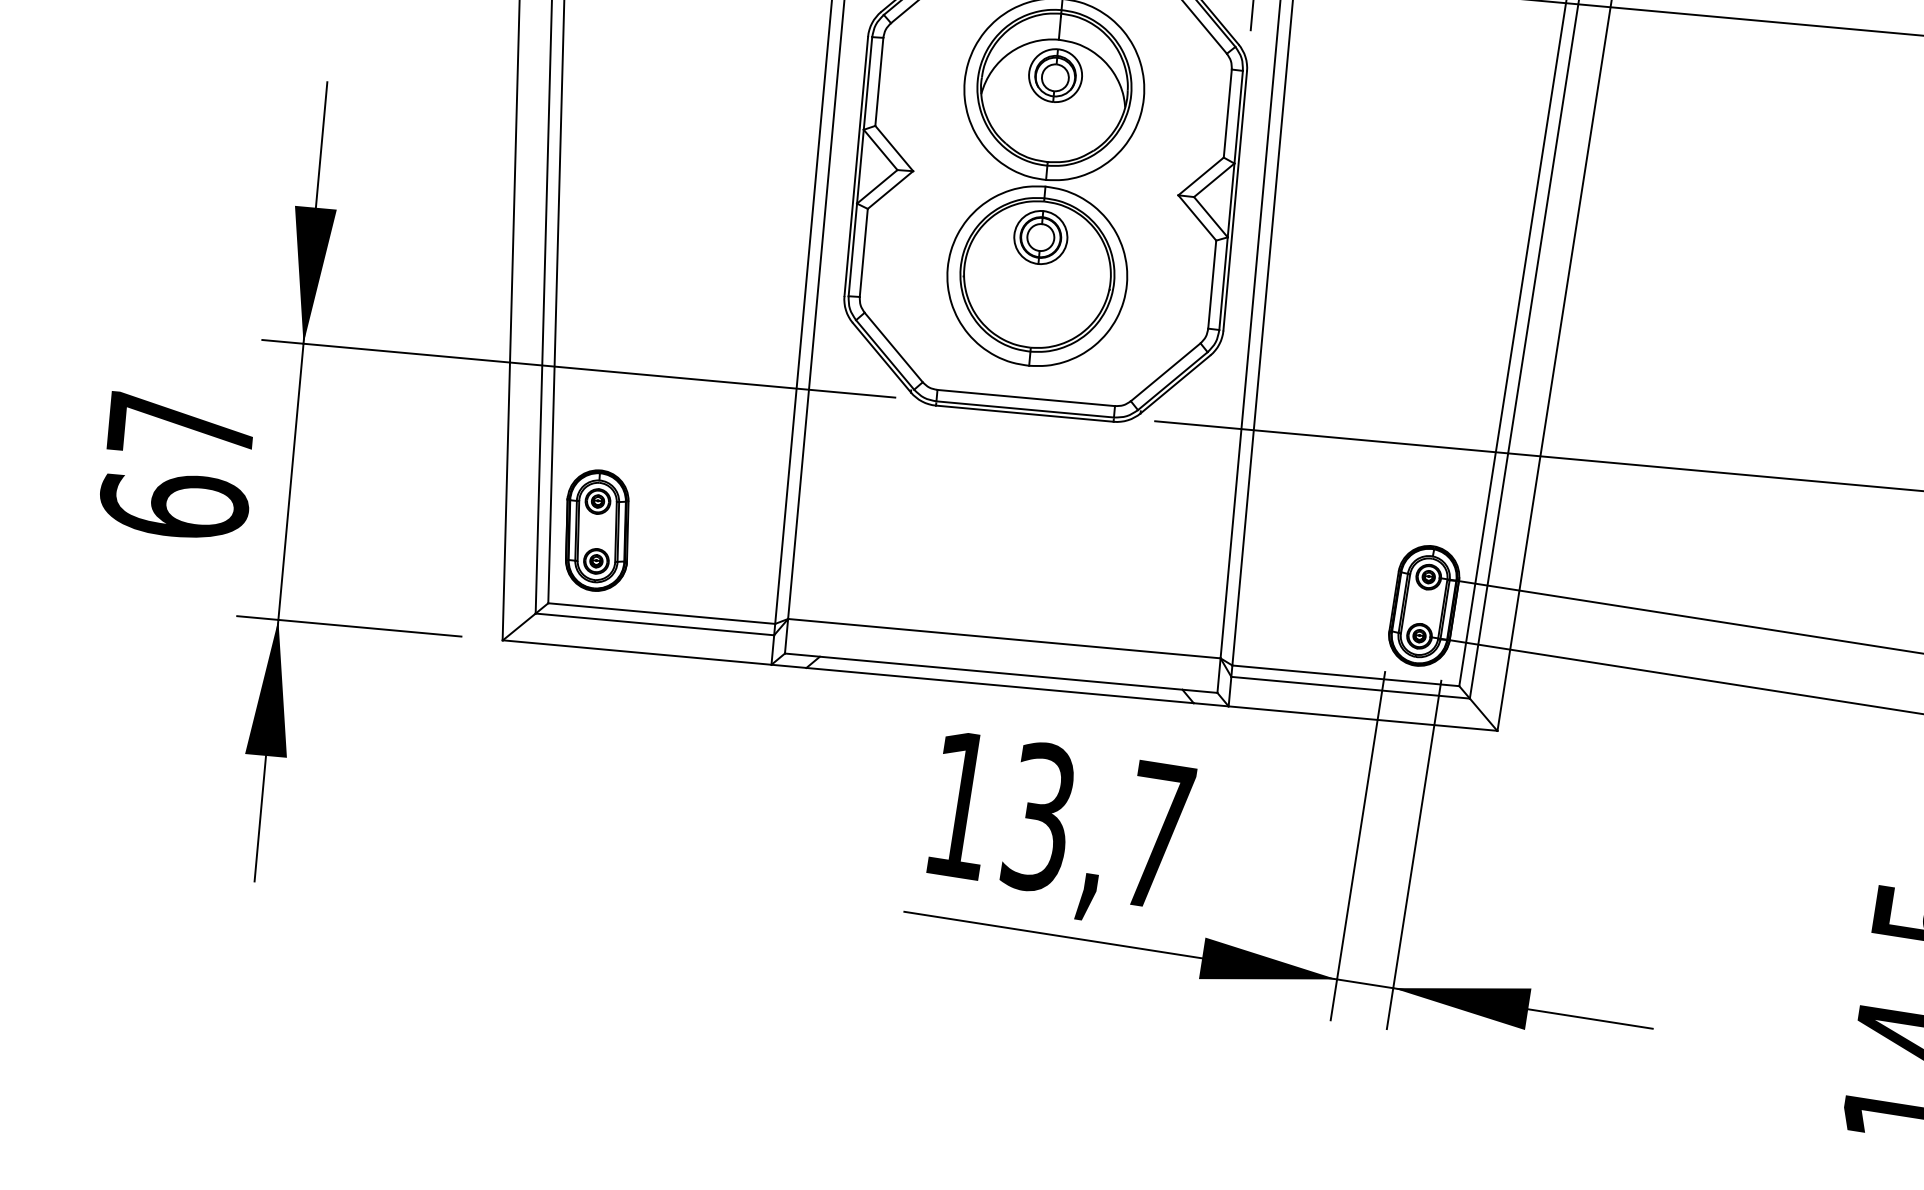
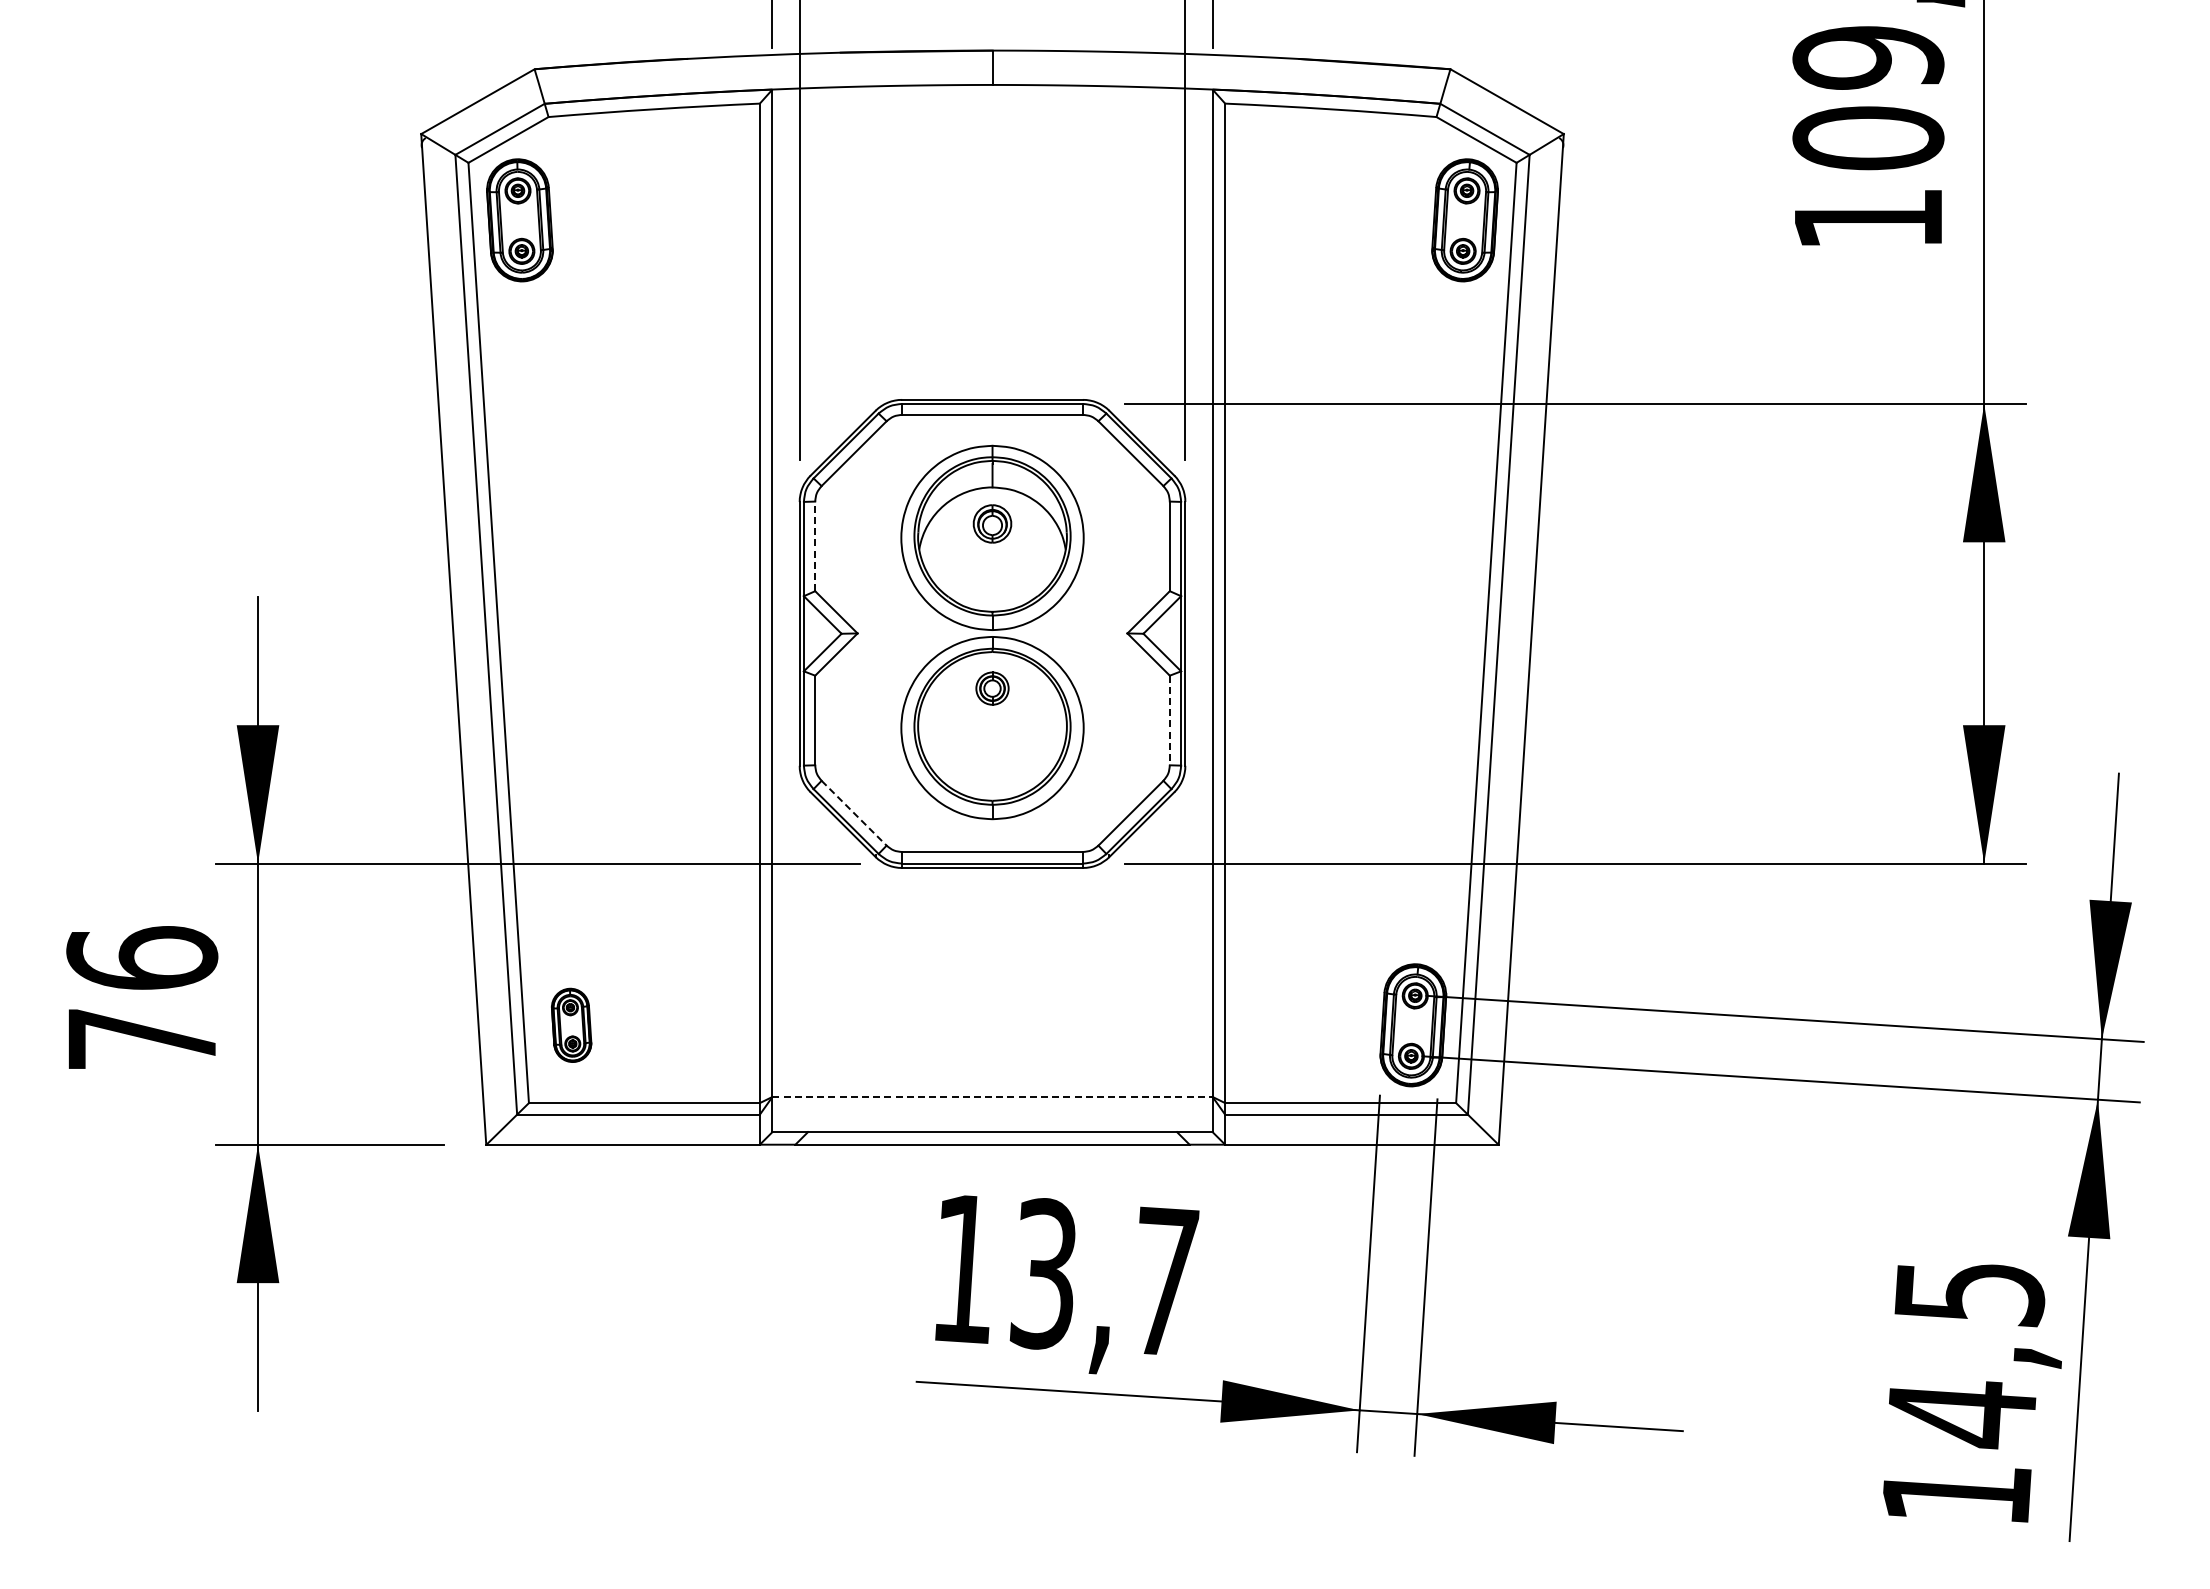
part: (1055, 75) -> (992, 523), size x0.7
line: (879, 82) -> (815, 546), solid -> dashed
part: (1040, 237) -> (992, 688), size x0.6
line: (1211, 284) -> (1169, 720), solid -> dashed
line: (894, 347) -> (854, 813), solid -> dashed
text: (177, 465) -> (142, 998), 67 -> 76
part: (597, 530) -> (571, 1025), size x0.6
line: (1005, 638) -> (993, 1096), solid -> dashed

